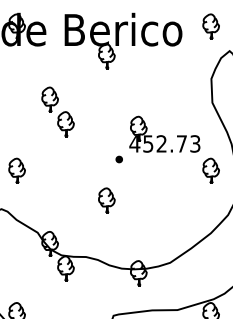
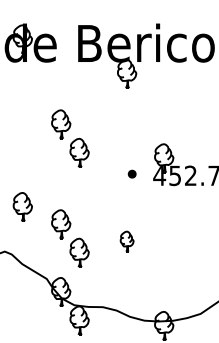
part: (118, 159) -> (131, 174), moved
part: (57, 197) -> (69, 238), added
part: (106, 200) -> (126, 241), size x0.7

